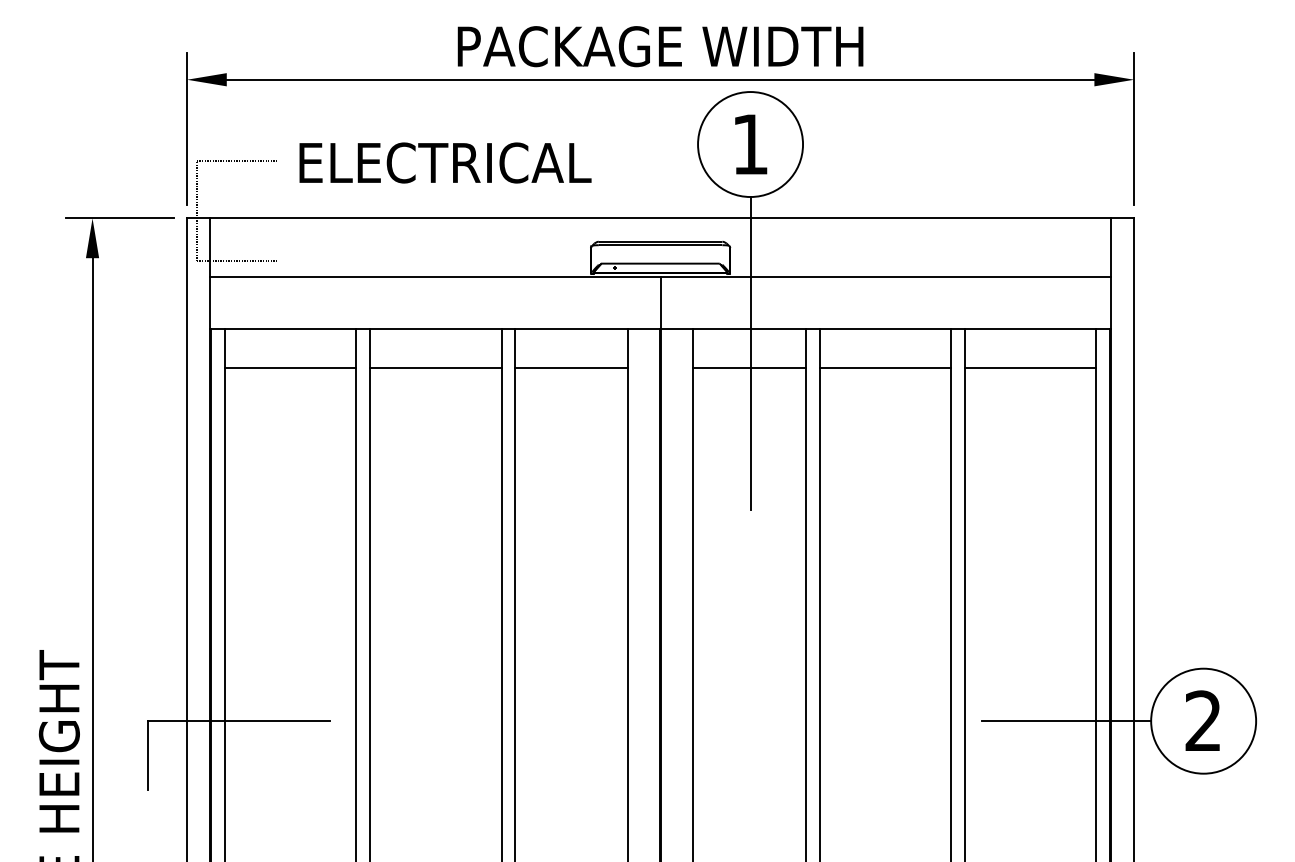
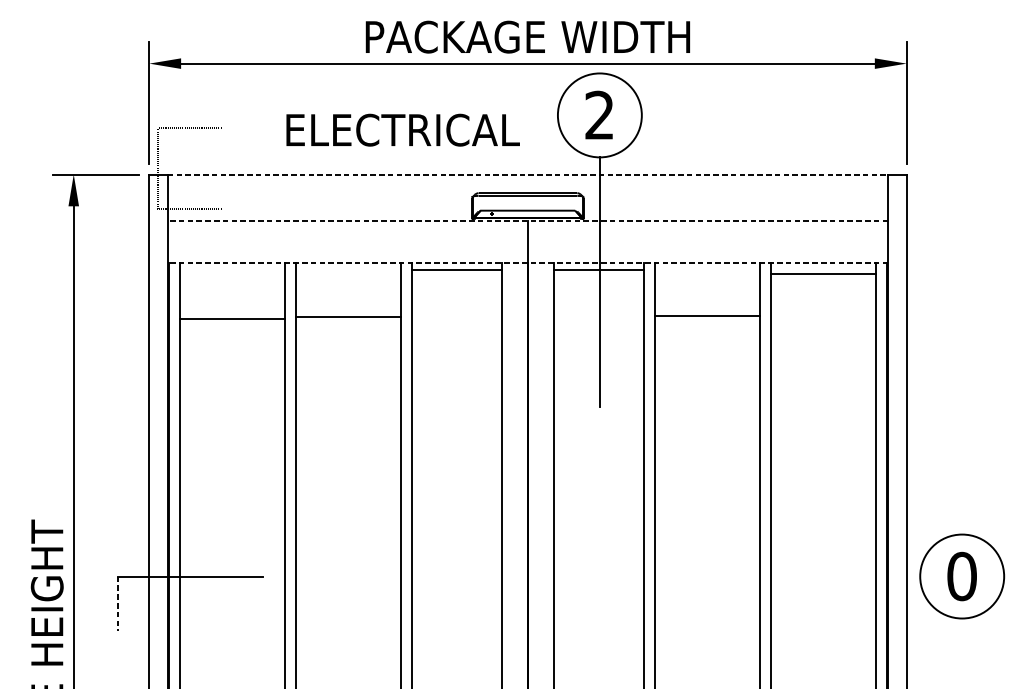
text: (749, 143) -> (599, 114), 1 -> 2
text: (445, 162) -> (403, 129), moved
line: (661, 218) -> (528, 174), solid -> dashed
line: (660, 276) -> (527, 220), solid -> dashed
line: (660, 328) -> (527, 262), solid -> dashed
line: (290, 368) -> (232, 319), moved
line: (435, 368) -> (347, 316), moved
line: (571, 368) -> (456, 269), moved
line: (748, 368) -> (598, 269), moved
line: (885, 368) -> (707, 316), moved
line: (1030, 368) -> (823, 273), moved
line: (1066, 721) -> (852, 576), removed
text: (1203, 721) -> (962, 576), 2 -> 0
line: (148, 755) -> (118, 603), solid -> dashed

